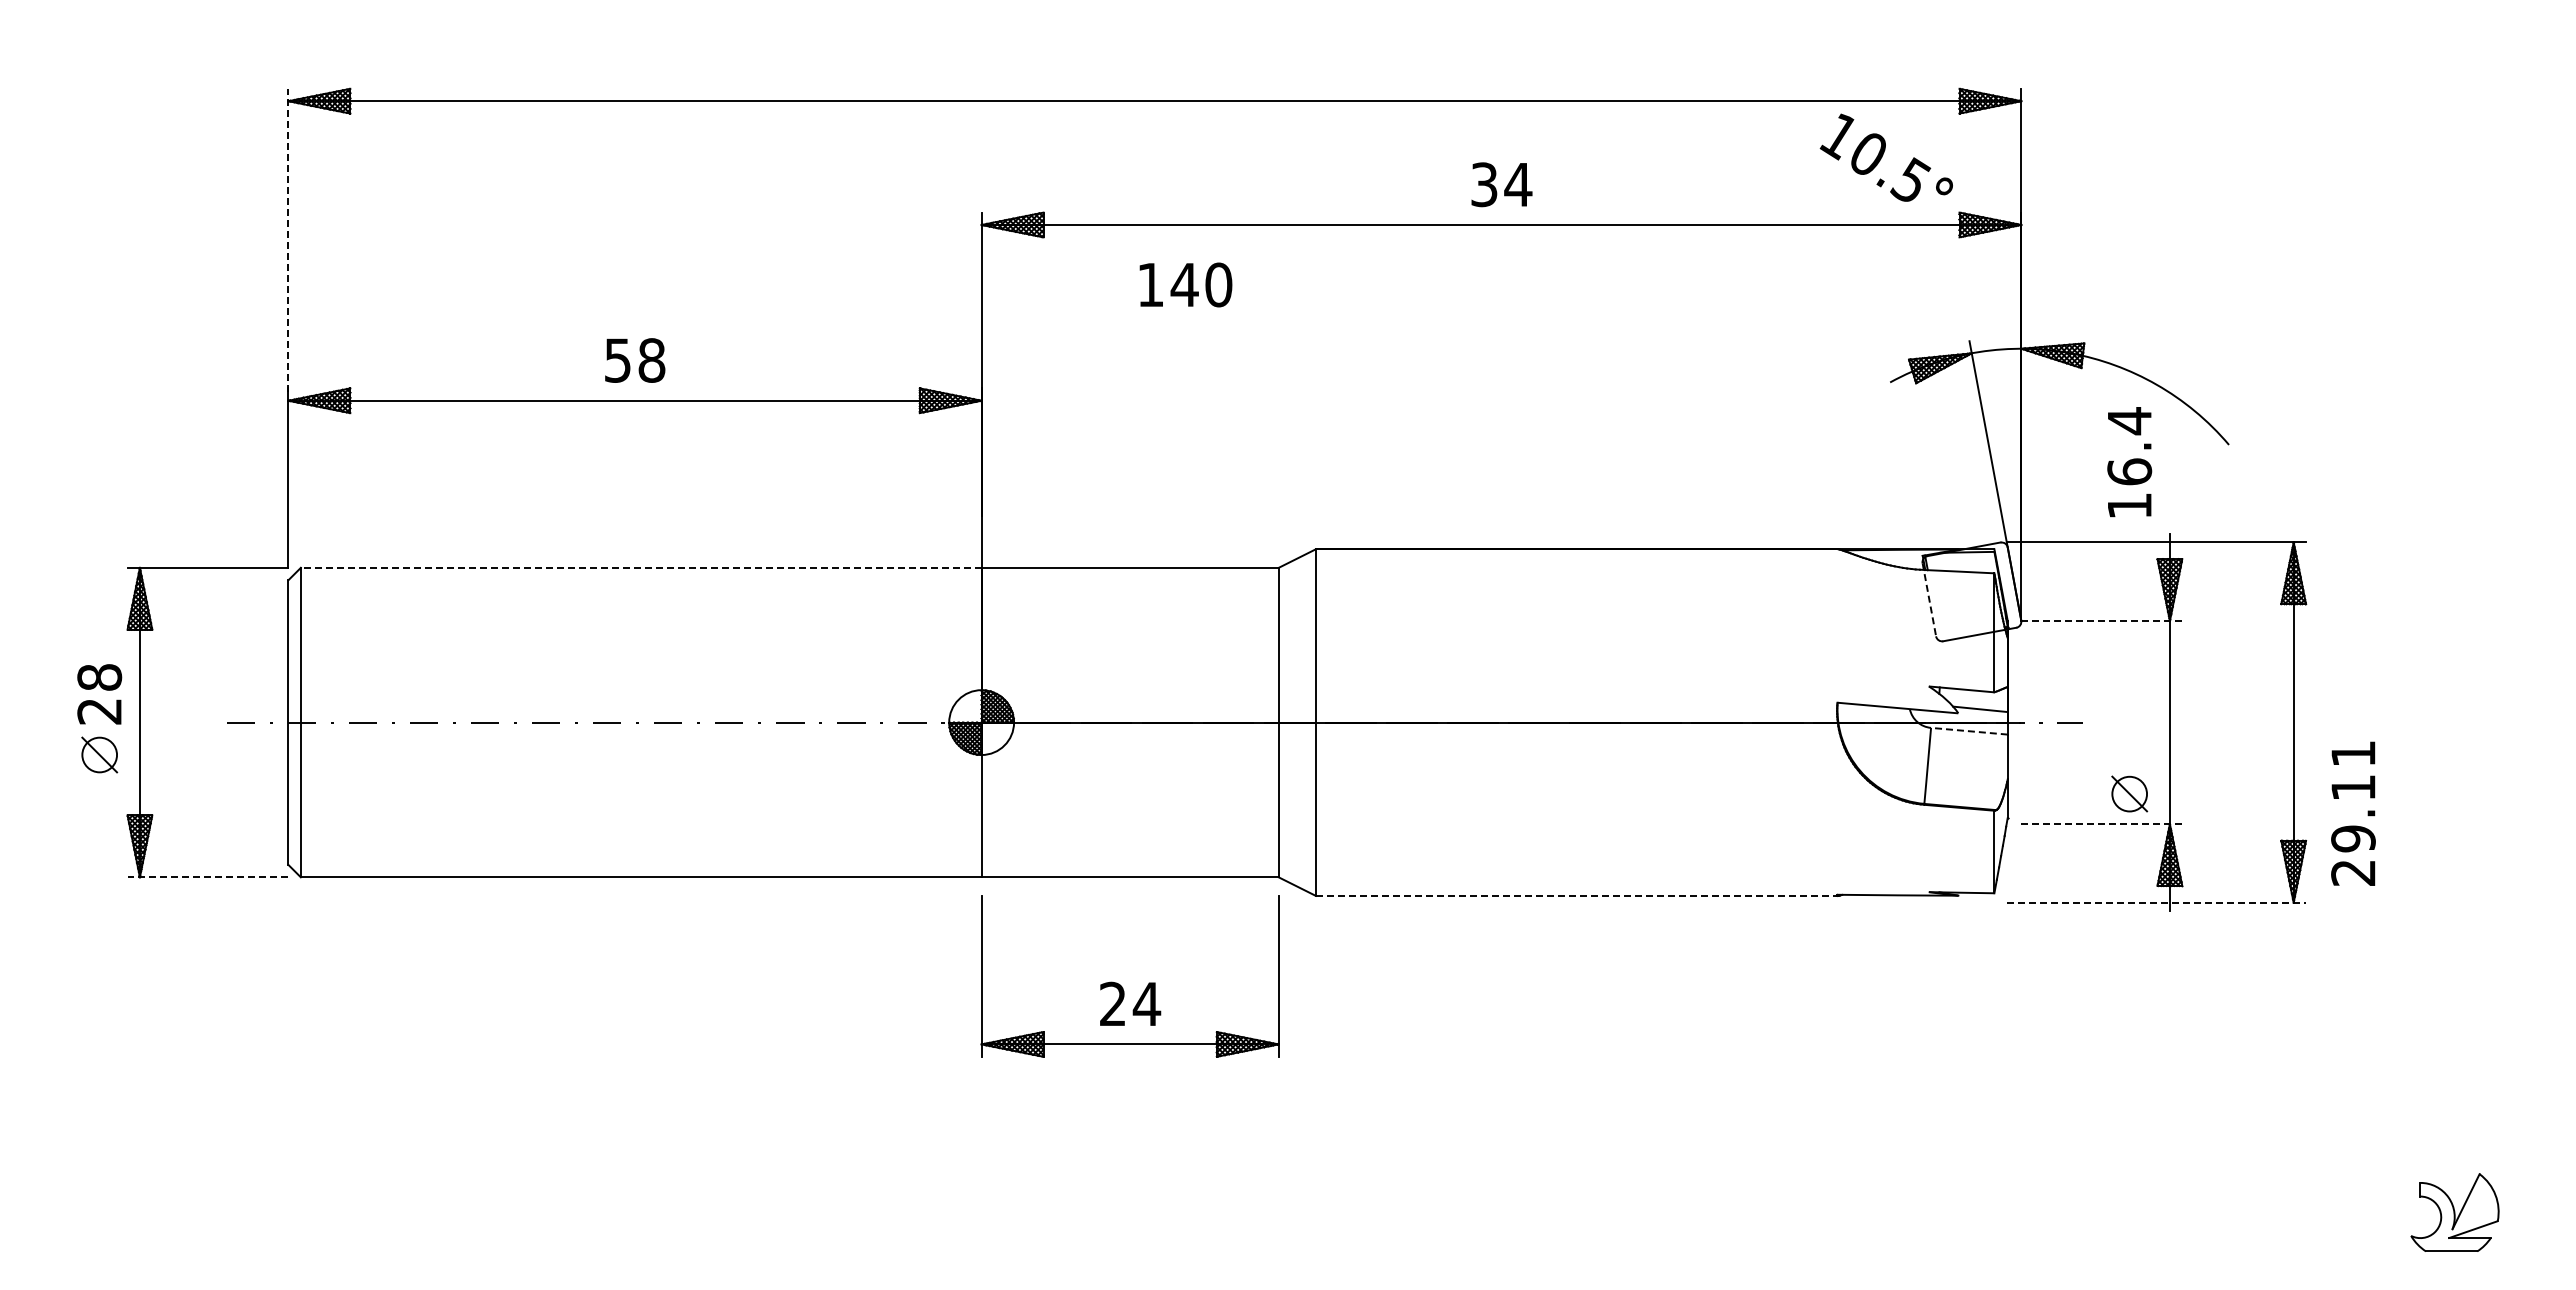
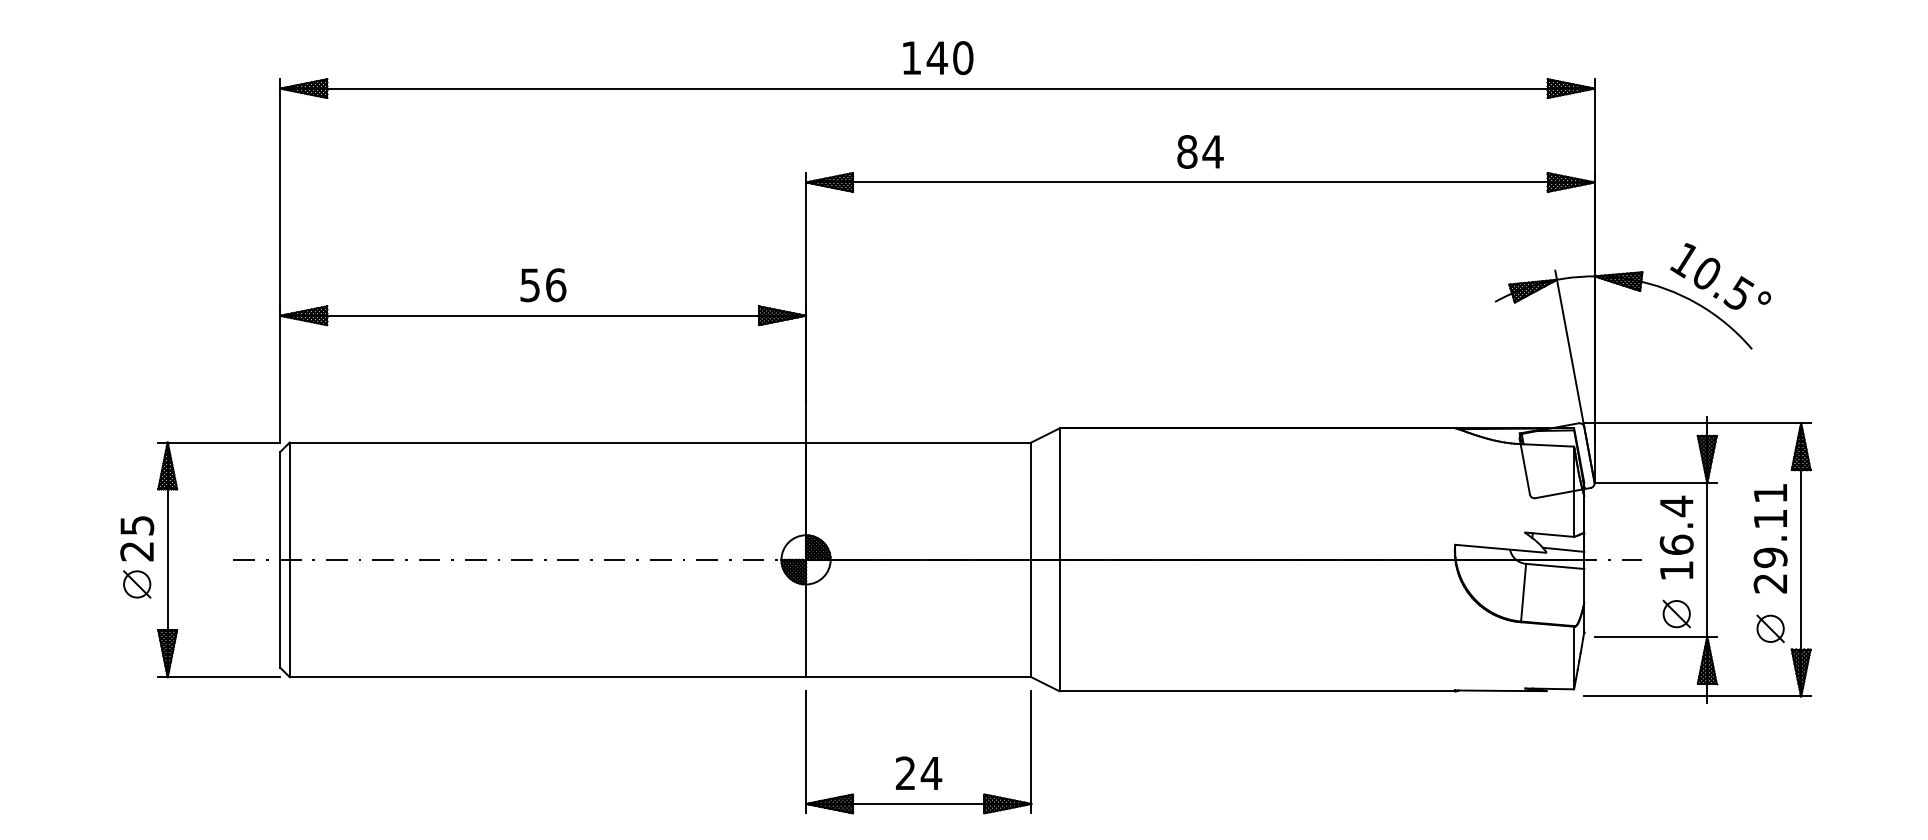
text: (1885, 157) -> (1719, 276), moved
text: (1484, 184) -> (1187, 151), 34 -> 84
line: (288, 240) -> (280, 194), dashed -> solid
text: (1185, 284) -> (937, 57), moved
text: (651, 360) -> (555, 285), 58 -> 56
text: (2129, 462) -> (1676, 537), moved
line: (640, 567) -> (547, 442), dashed -> solid
line: (1929, 600) -> (1524, 467), dashed -> solid
line: (2101, 621) -> (1655, 483), dashed -> solid
text: (99, 677) -> (137, 525), 28 -> 25
line: (1968, 731) -> (1554, 566), dashed -> solid
part: (2253, 813) -> (1770, 628), added
text: (2353, 813) -> (1770, 538), moved
line: (2102, 824) -> (1656, 637), dashed -> solid
line: (207, 877) -> (218, 677), dashed -> solid
line: (1576, 895) -> (1257, 690), dashed -> solid
line: (2156, 902) -> (1697, 696), dashed -> solid

